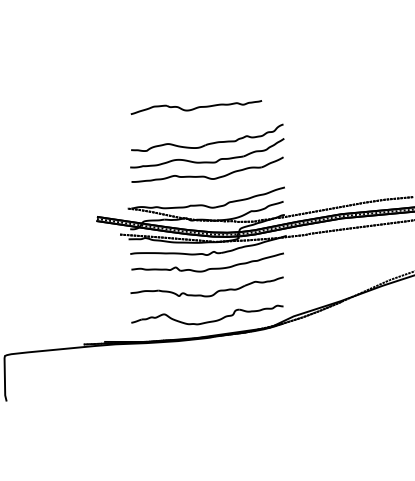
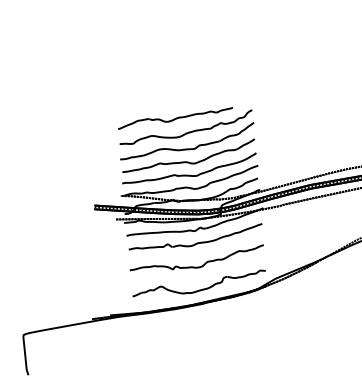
part: (196, 107) -> (175, 118), moved
part: (207, 191) -> (190, 174), added

